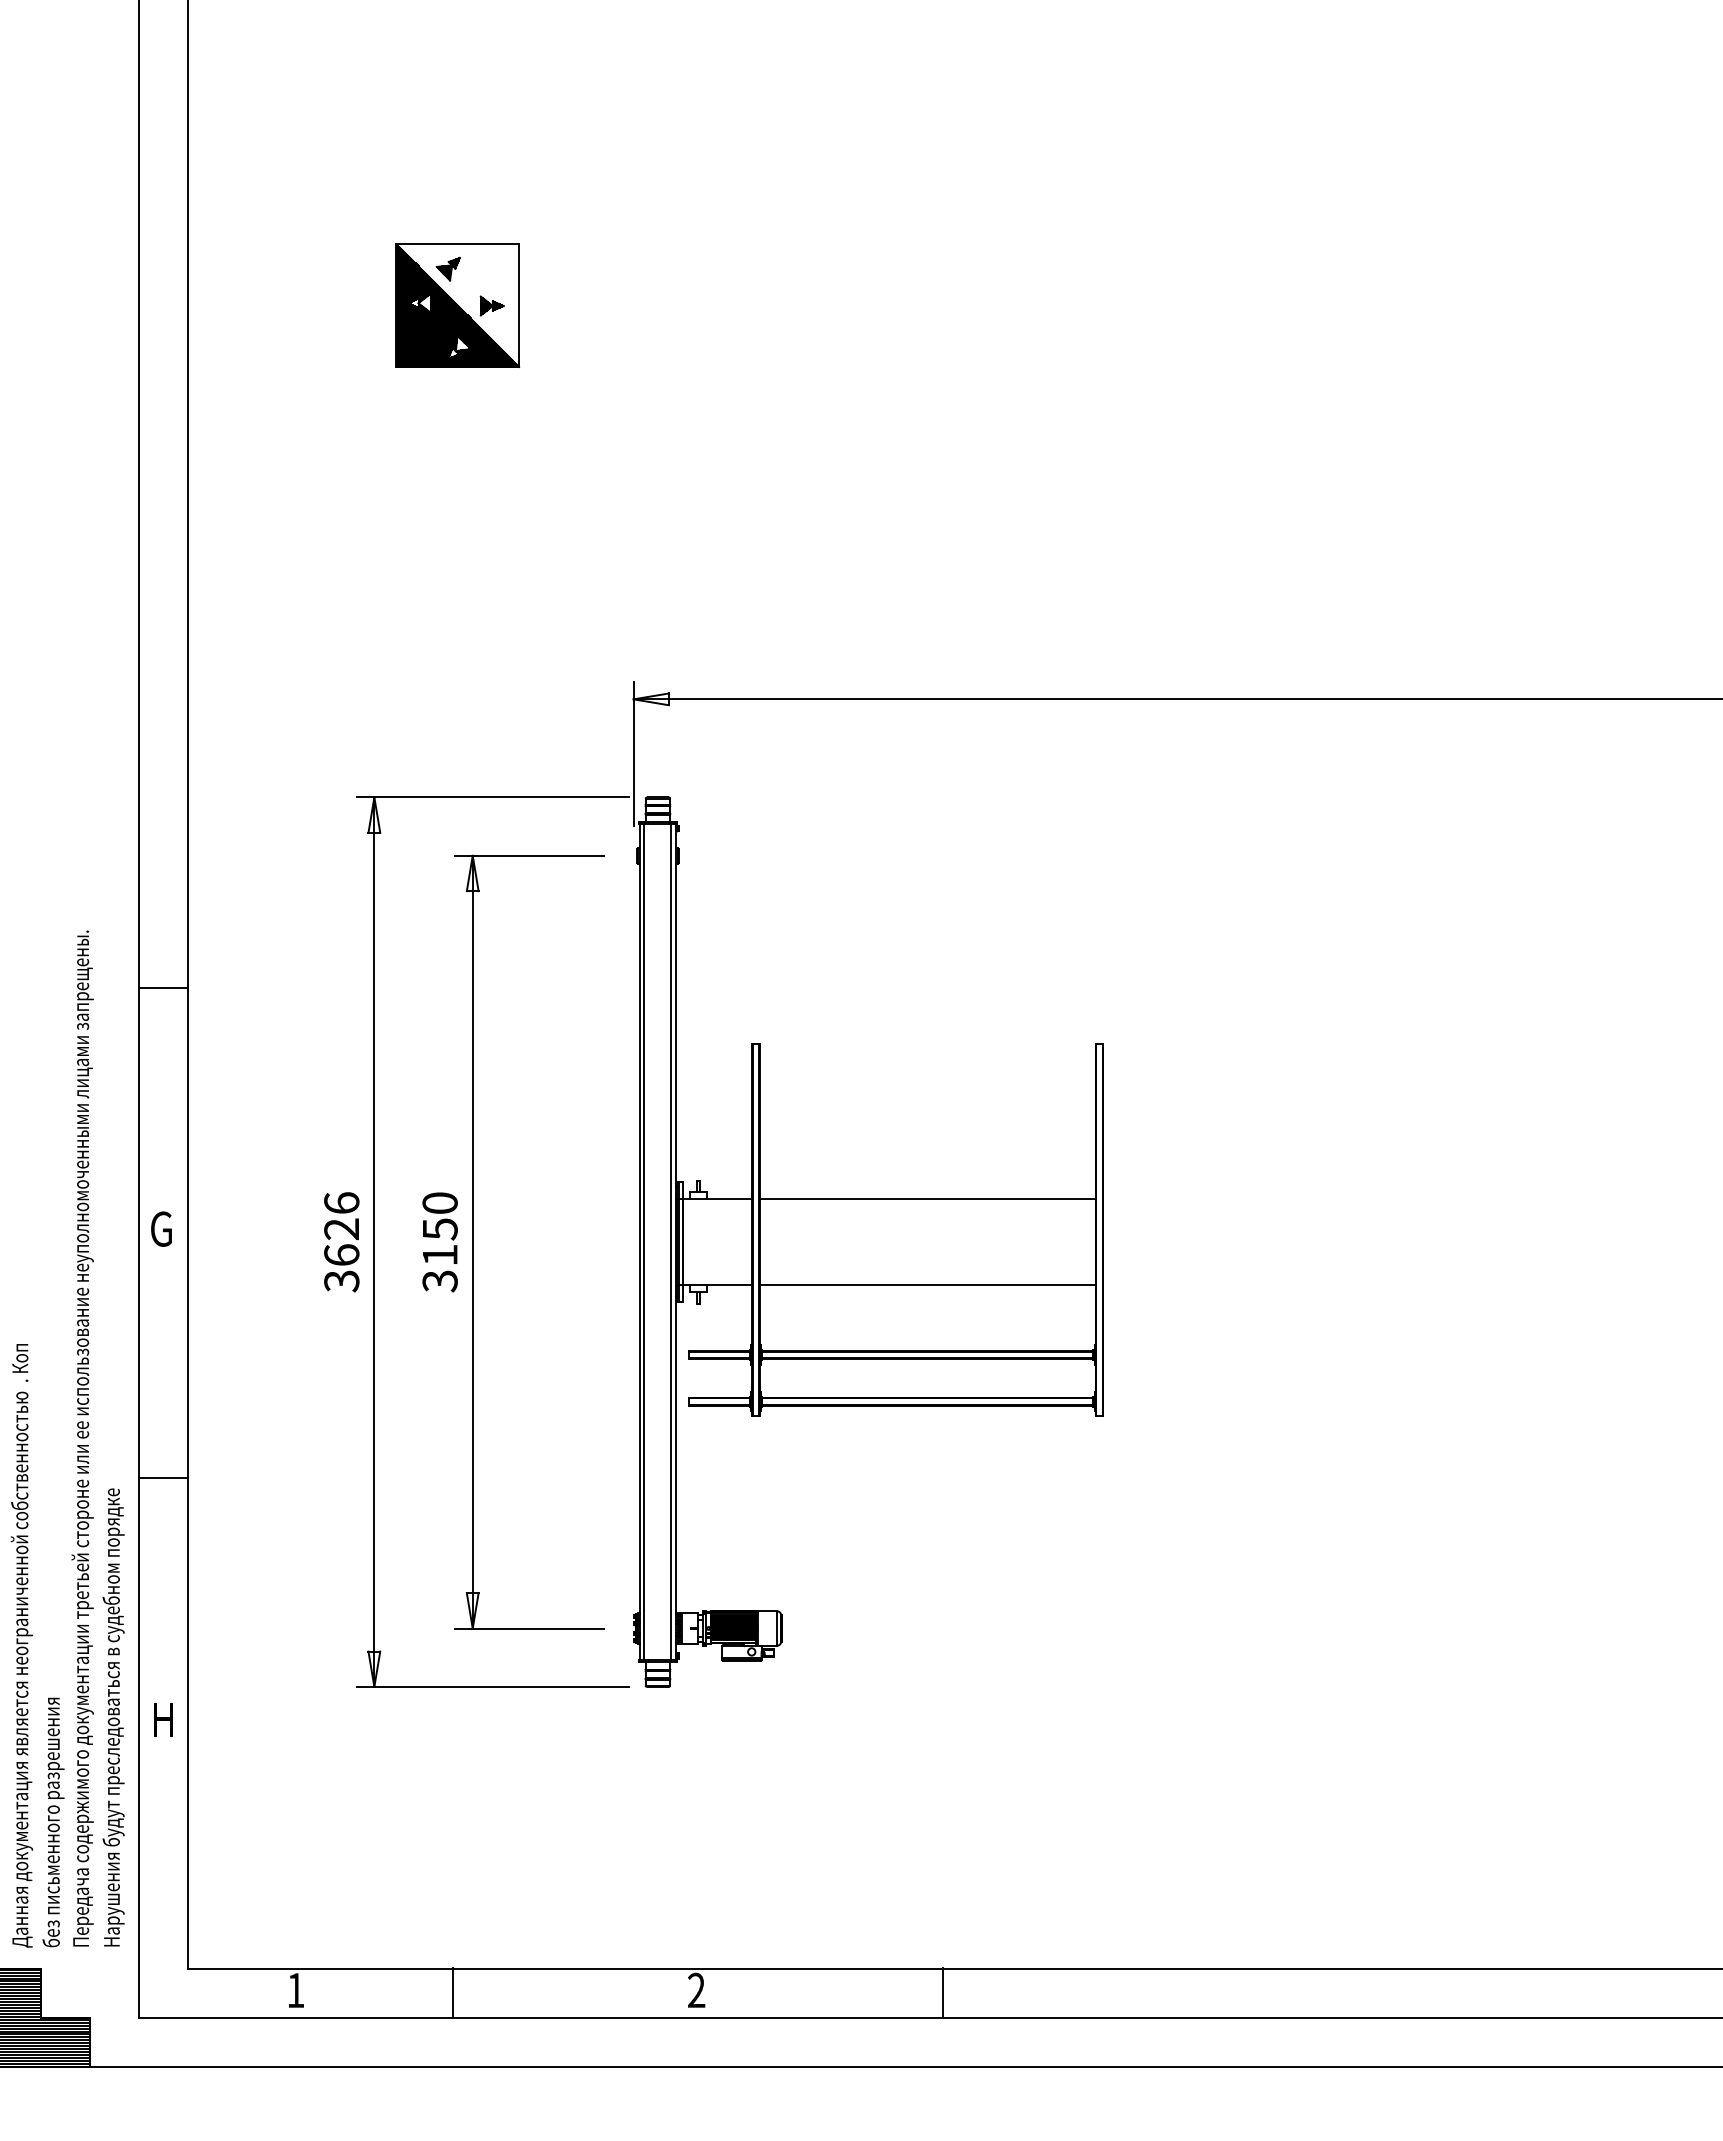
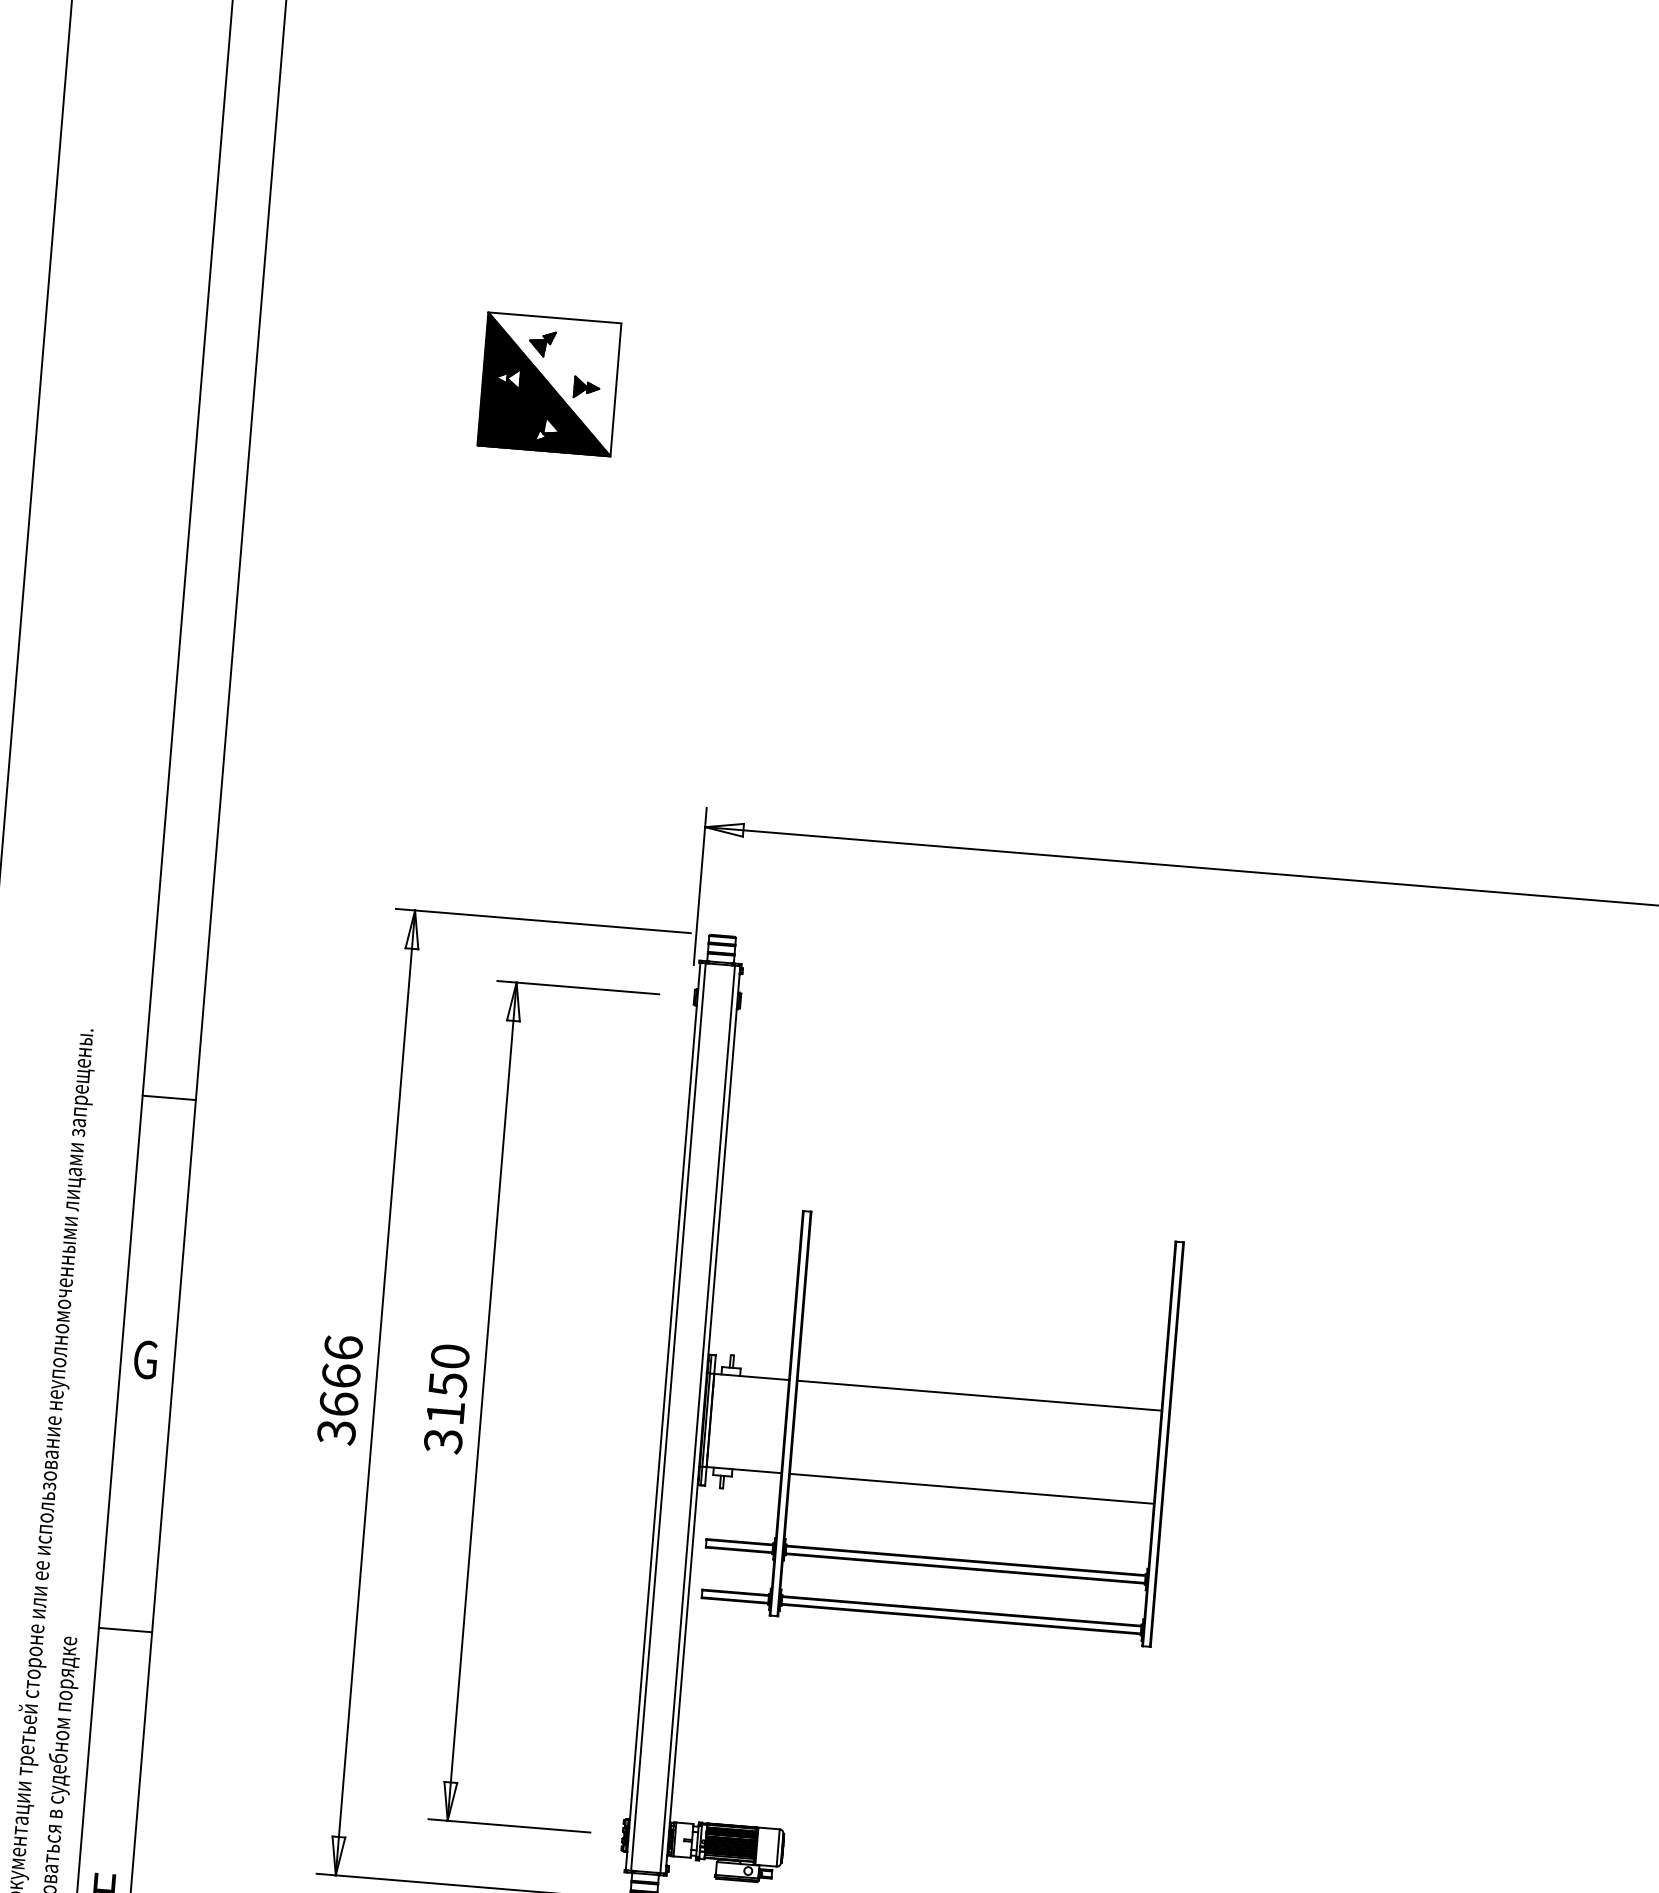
text: (341, 1229) -> (340, 1376), 3626 -> 3666

